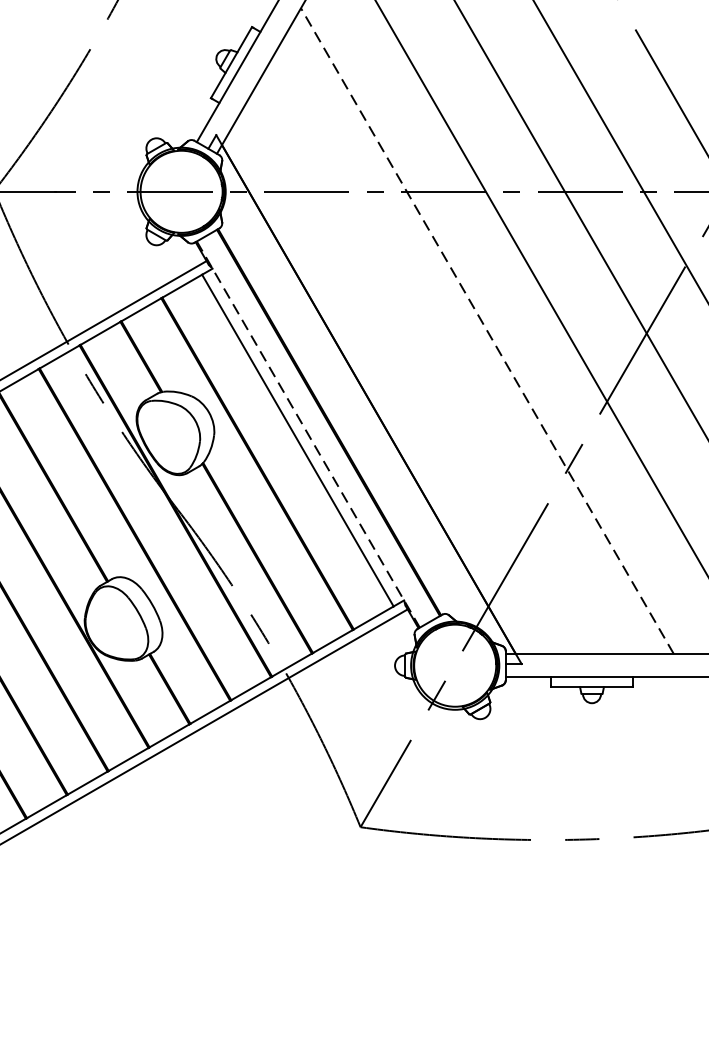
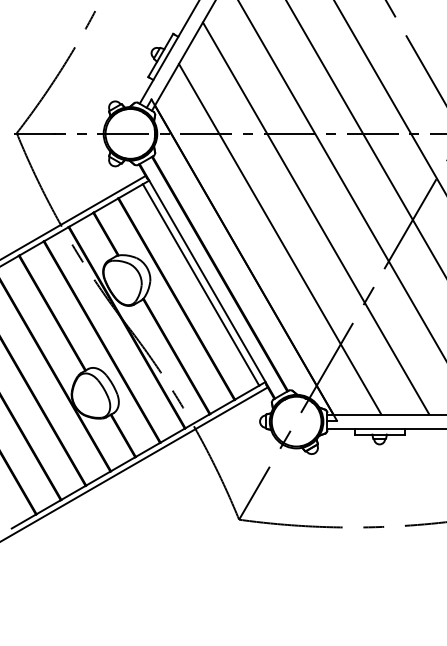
line: (486, 331) -> (315, 218), dashed -> solid
line: (427, 365) -> (279, 239), added
line: (308, 434) -> (207, 281), dashed -> solid

